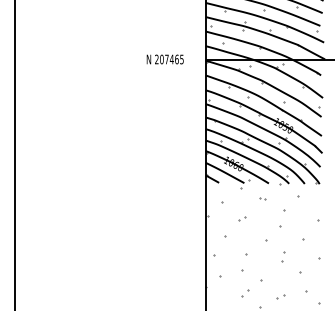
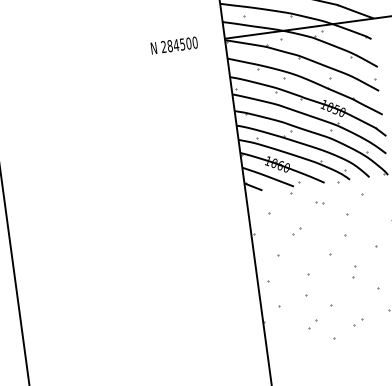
text: (171, 59) -> (182, 44), 207465 -> 284500

